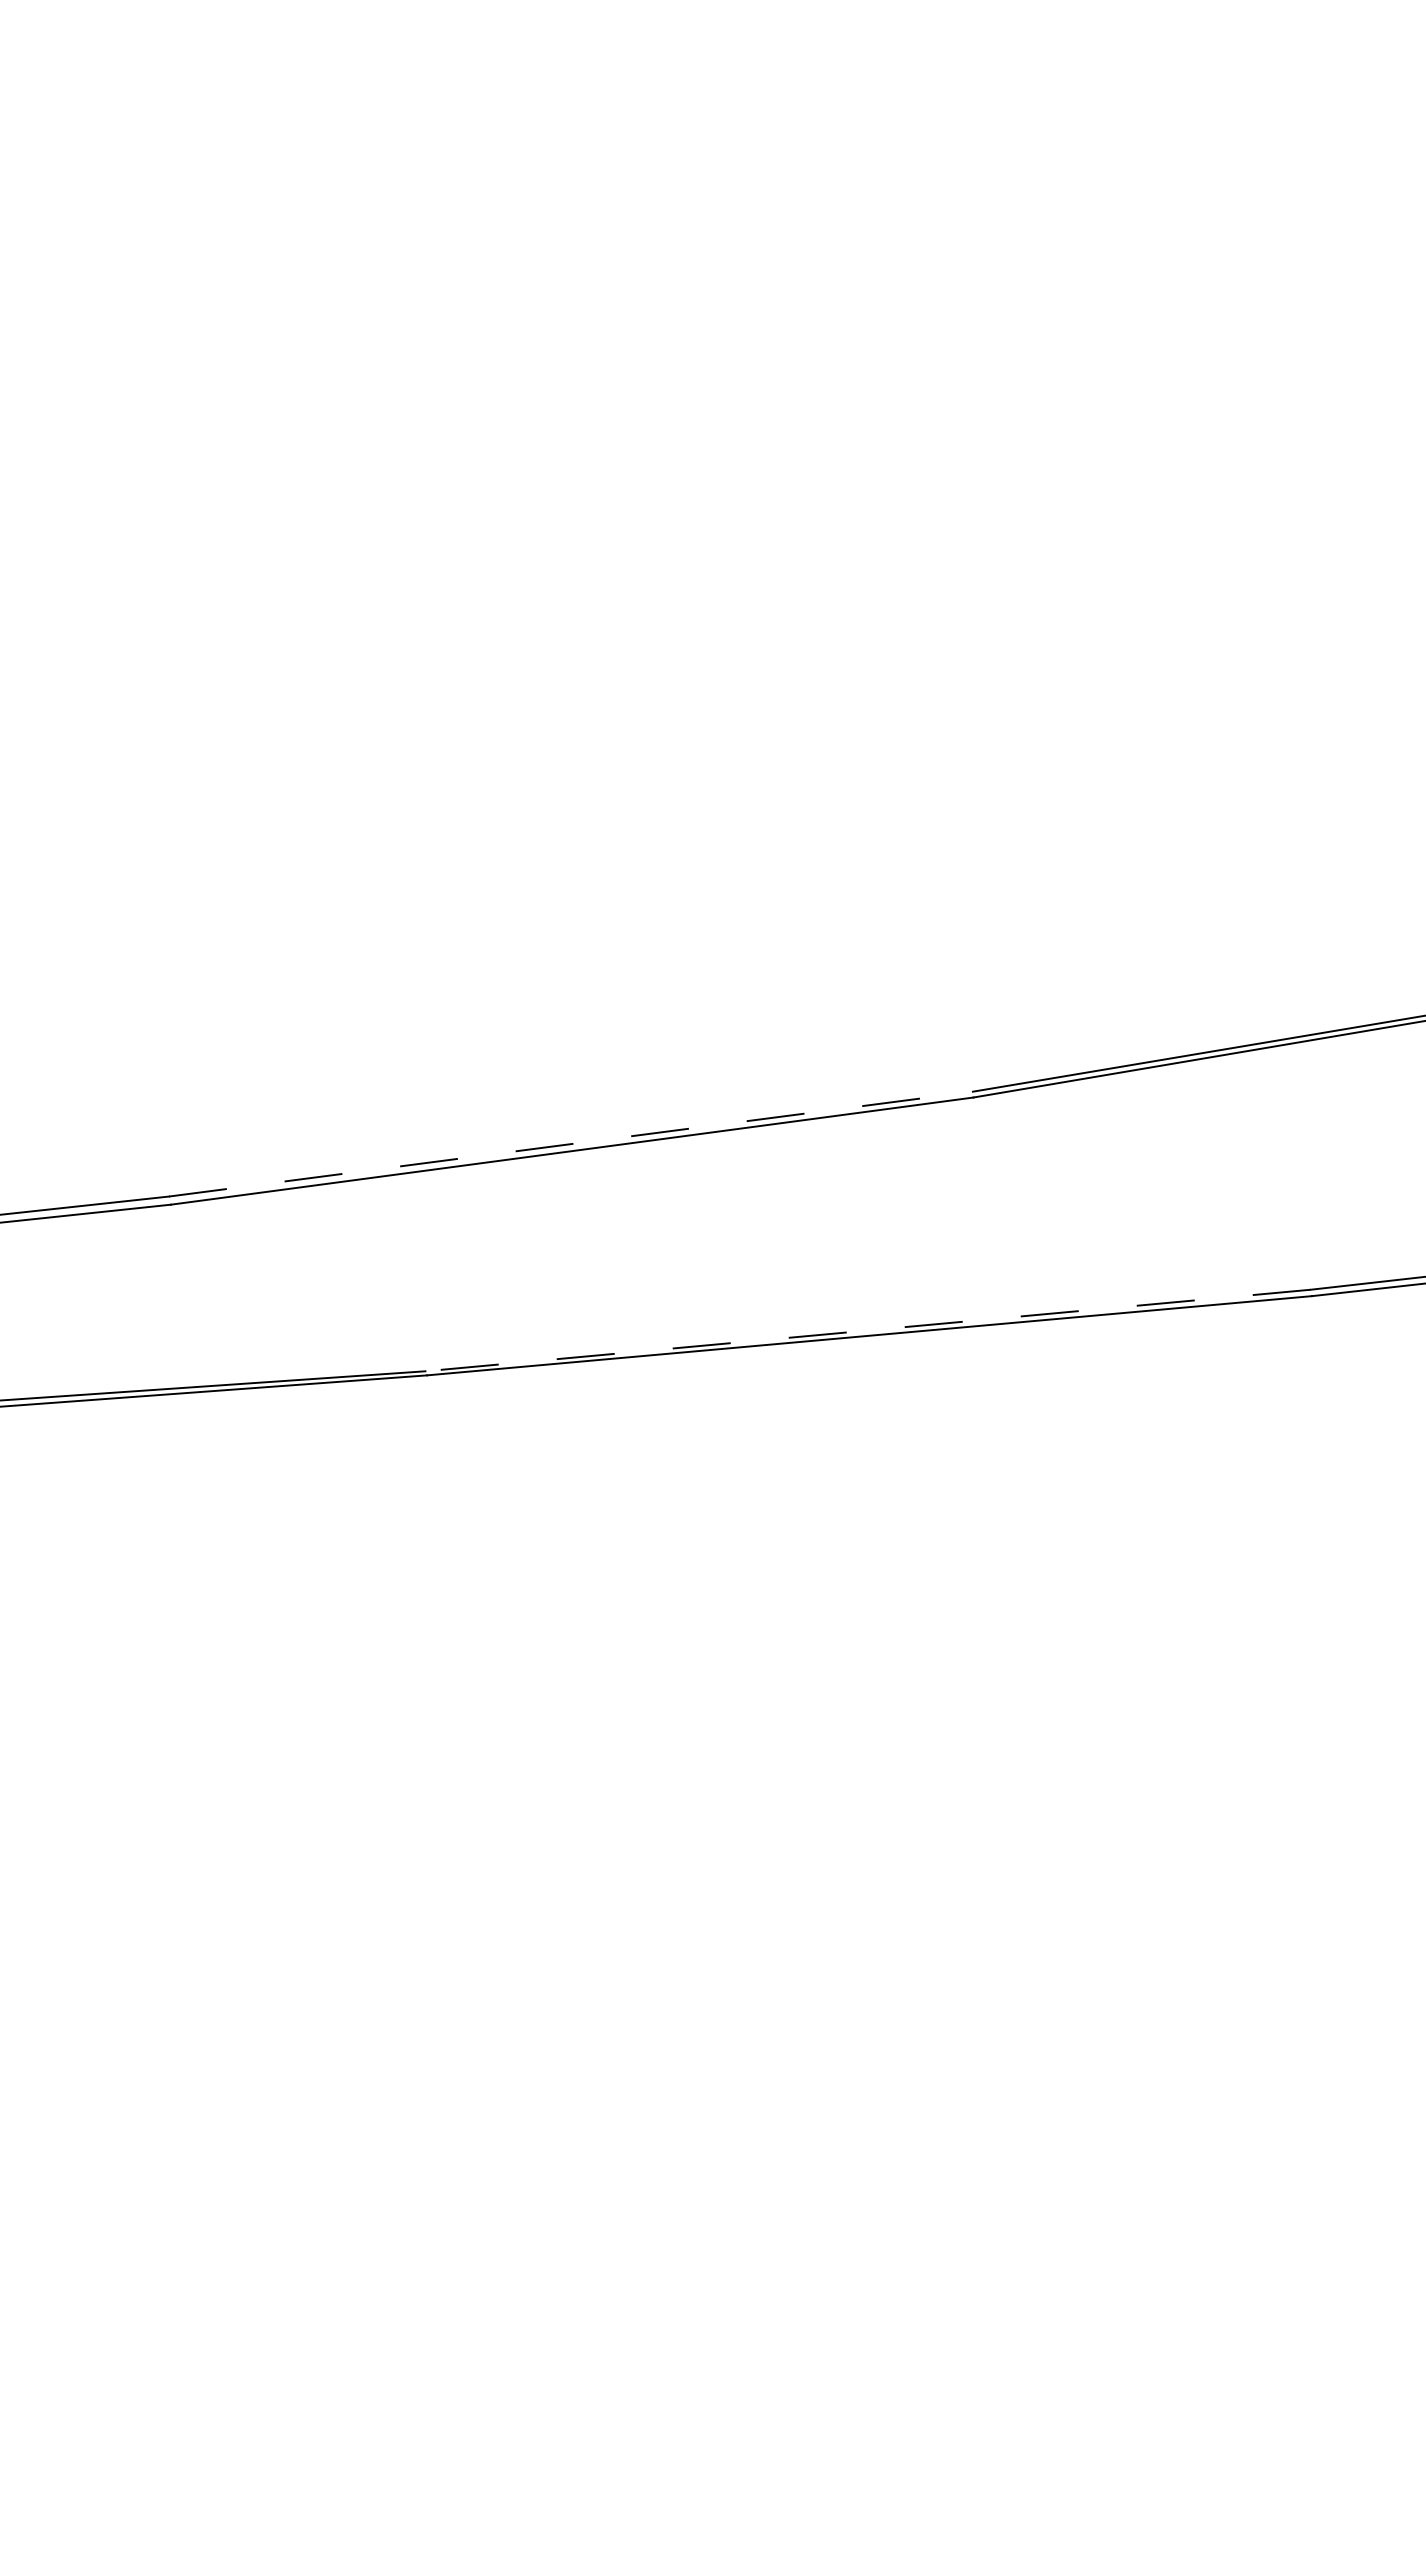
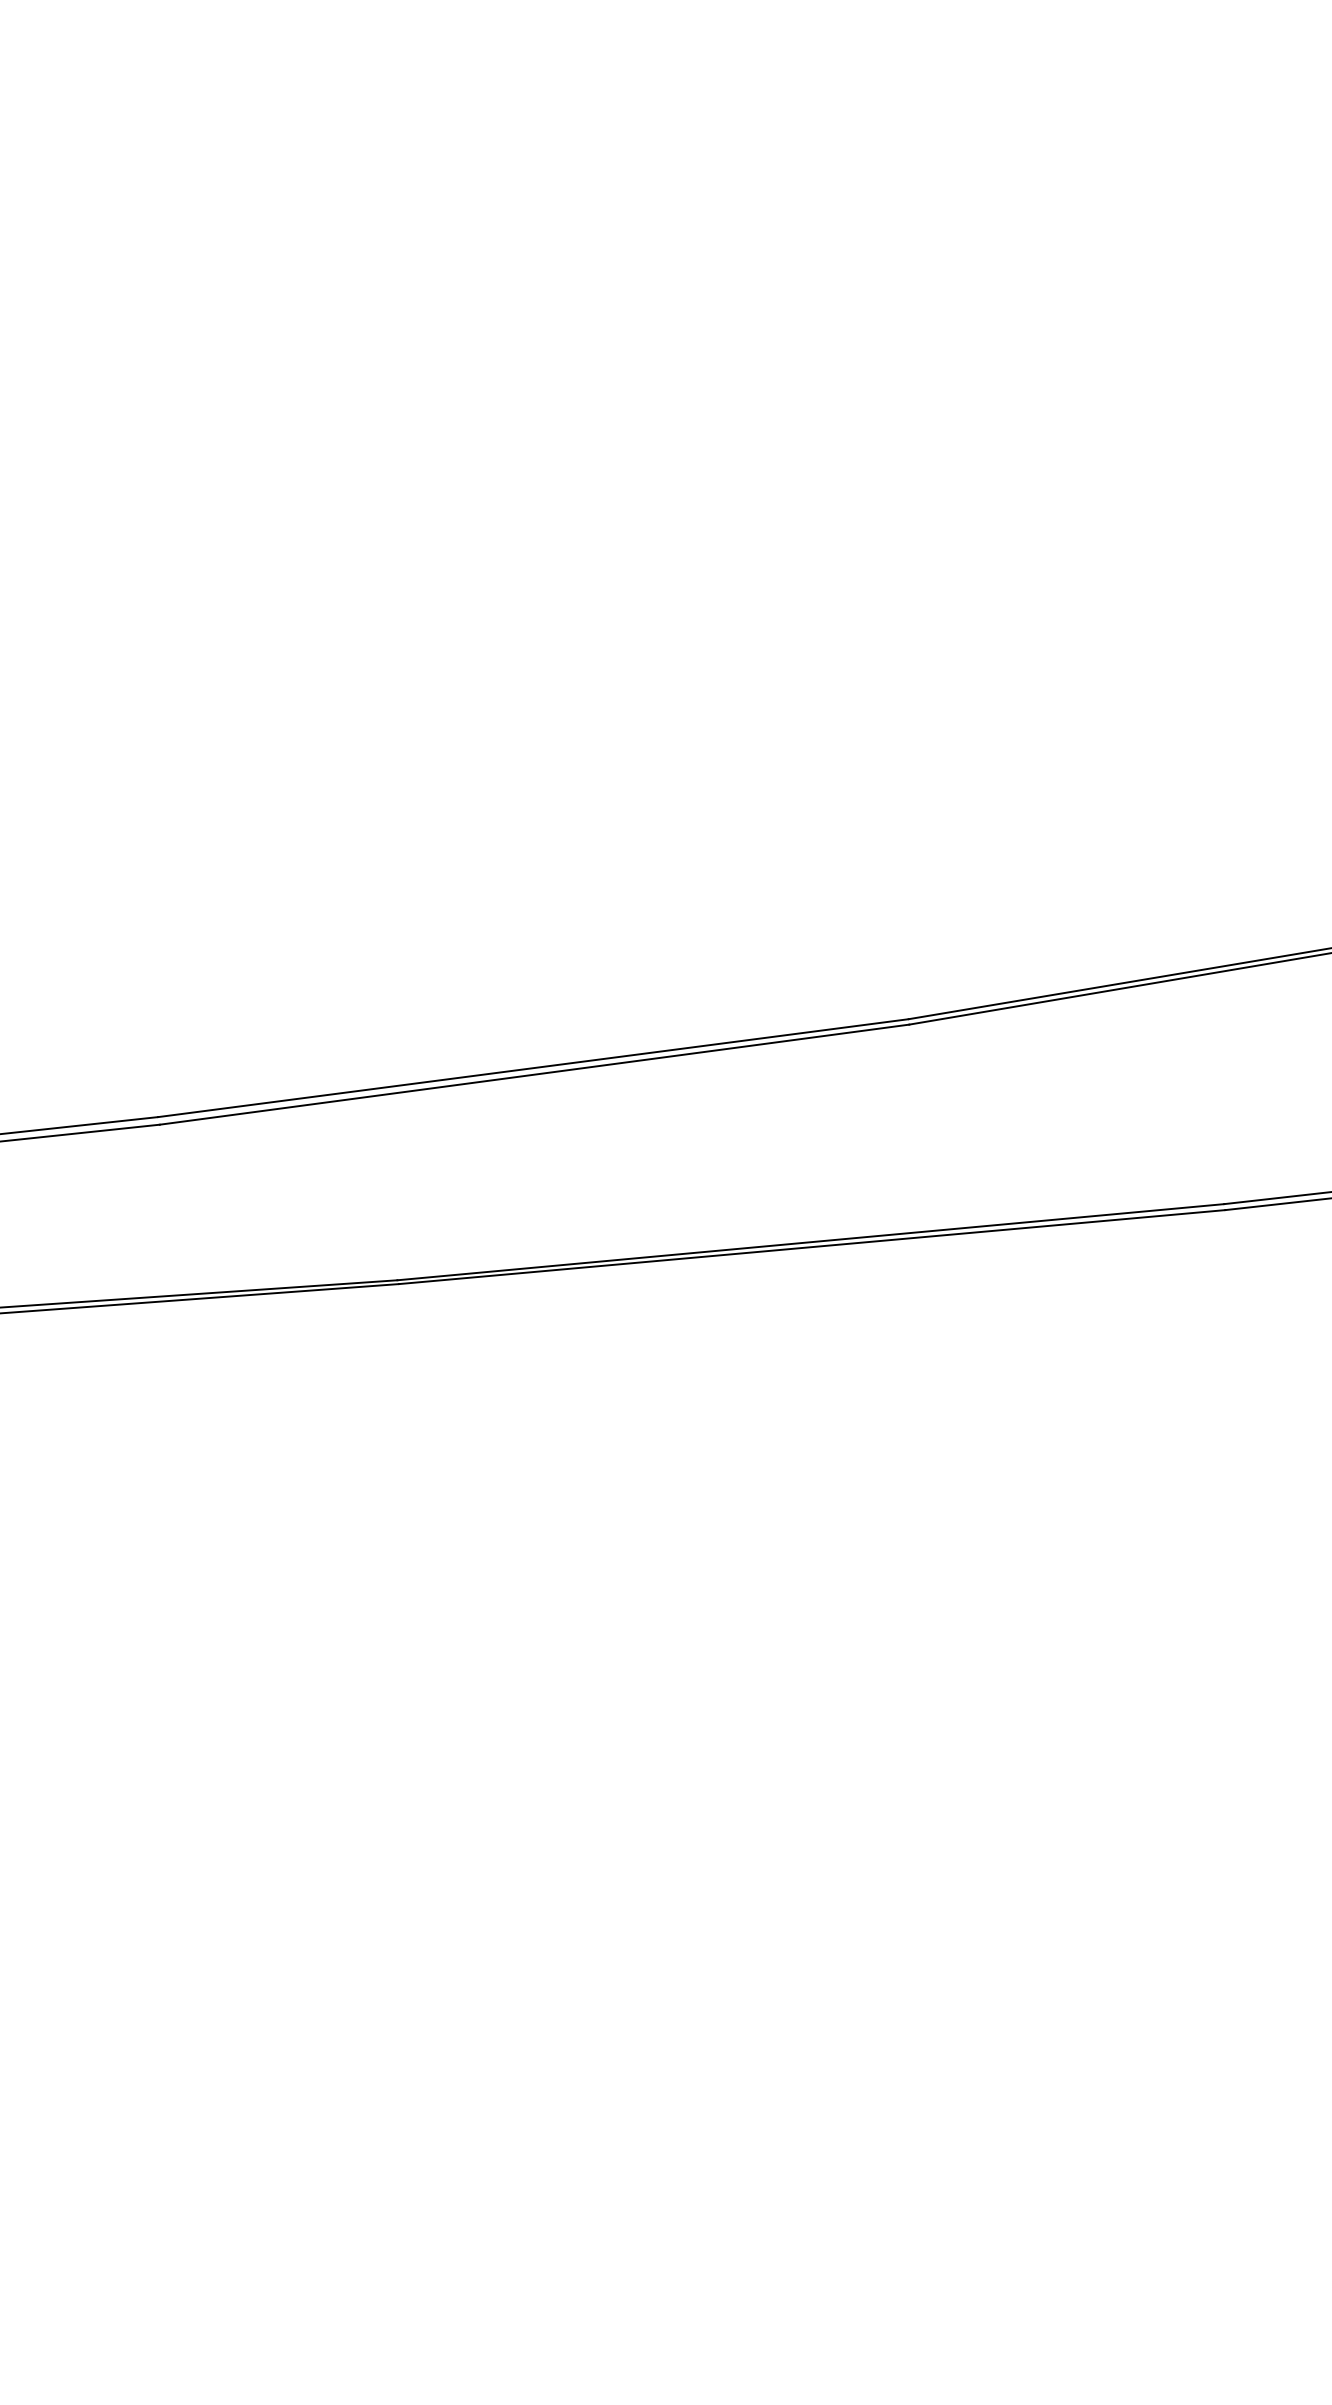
line: (571, 1144) -> (533, 1068), dashed -> solid
line: (868, 1330) -> (811, 1242), dashed -> solid

